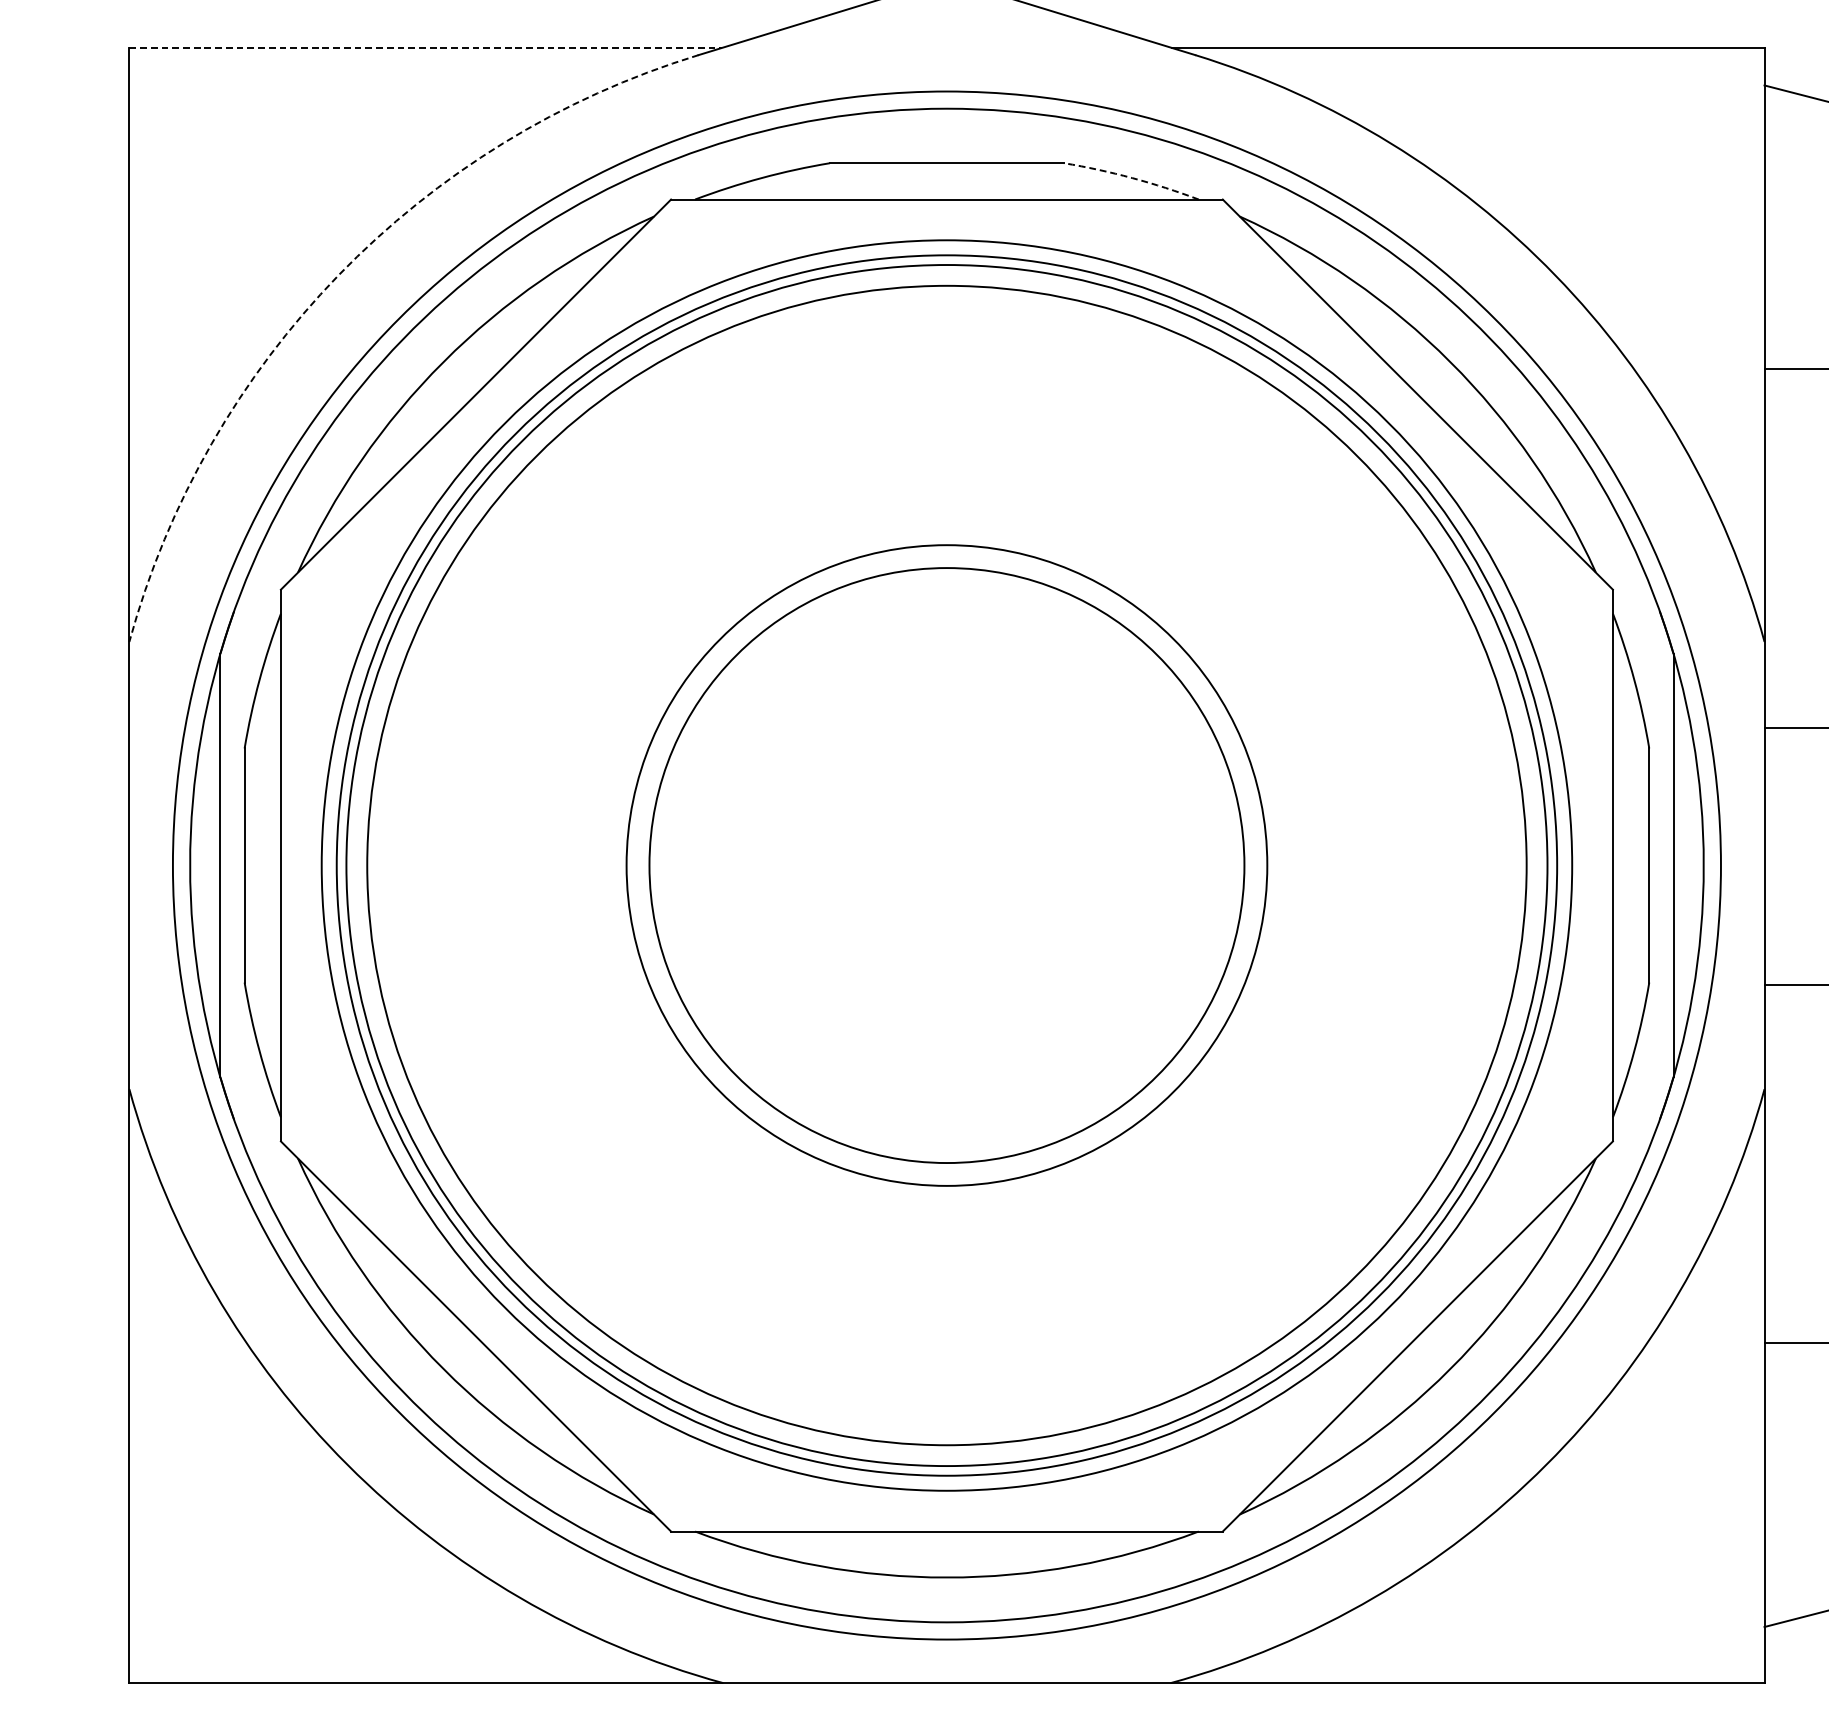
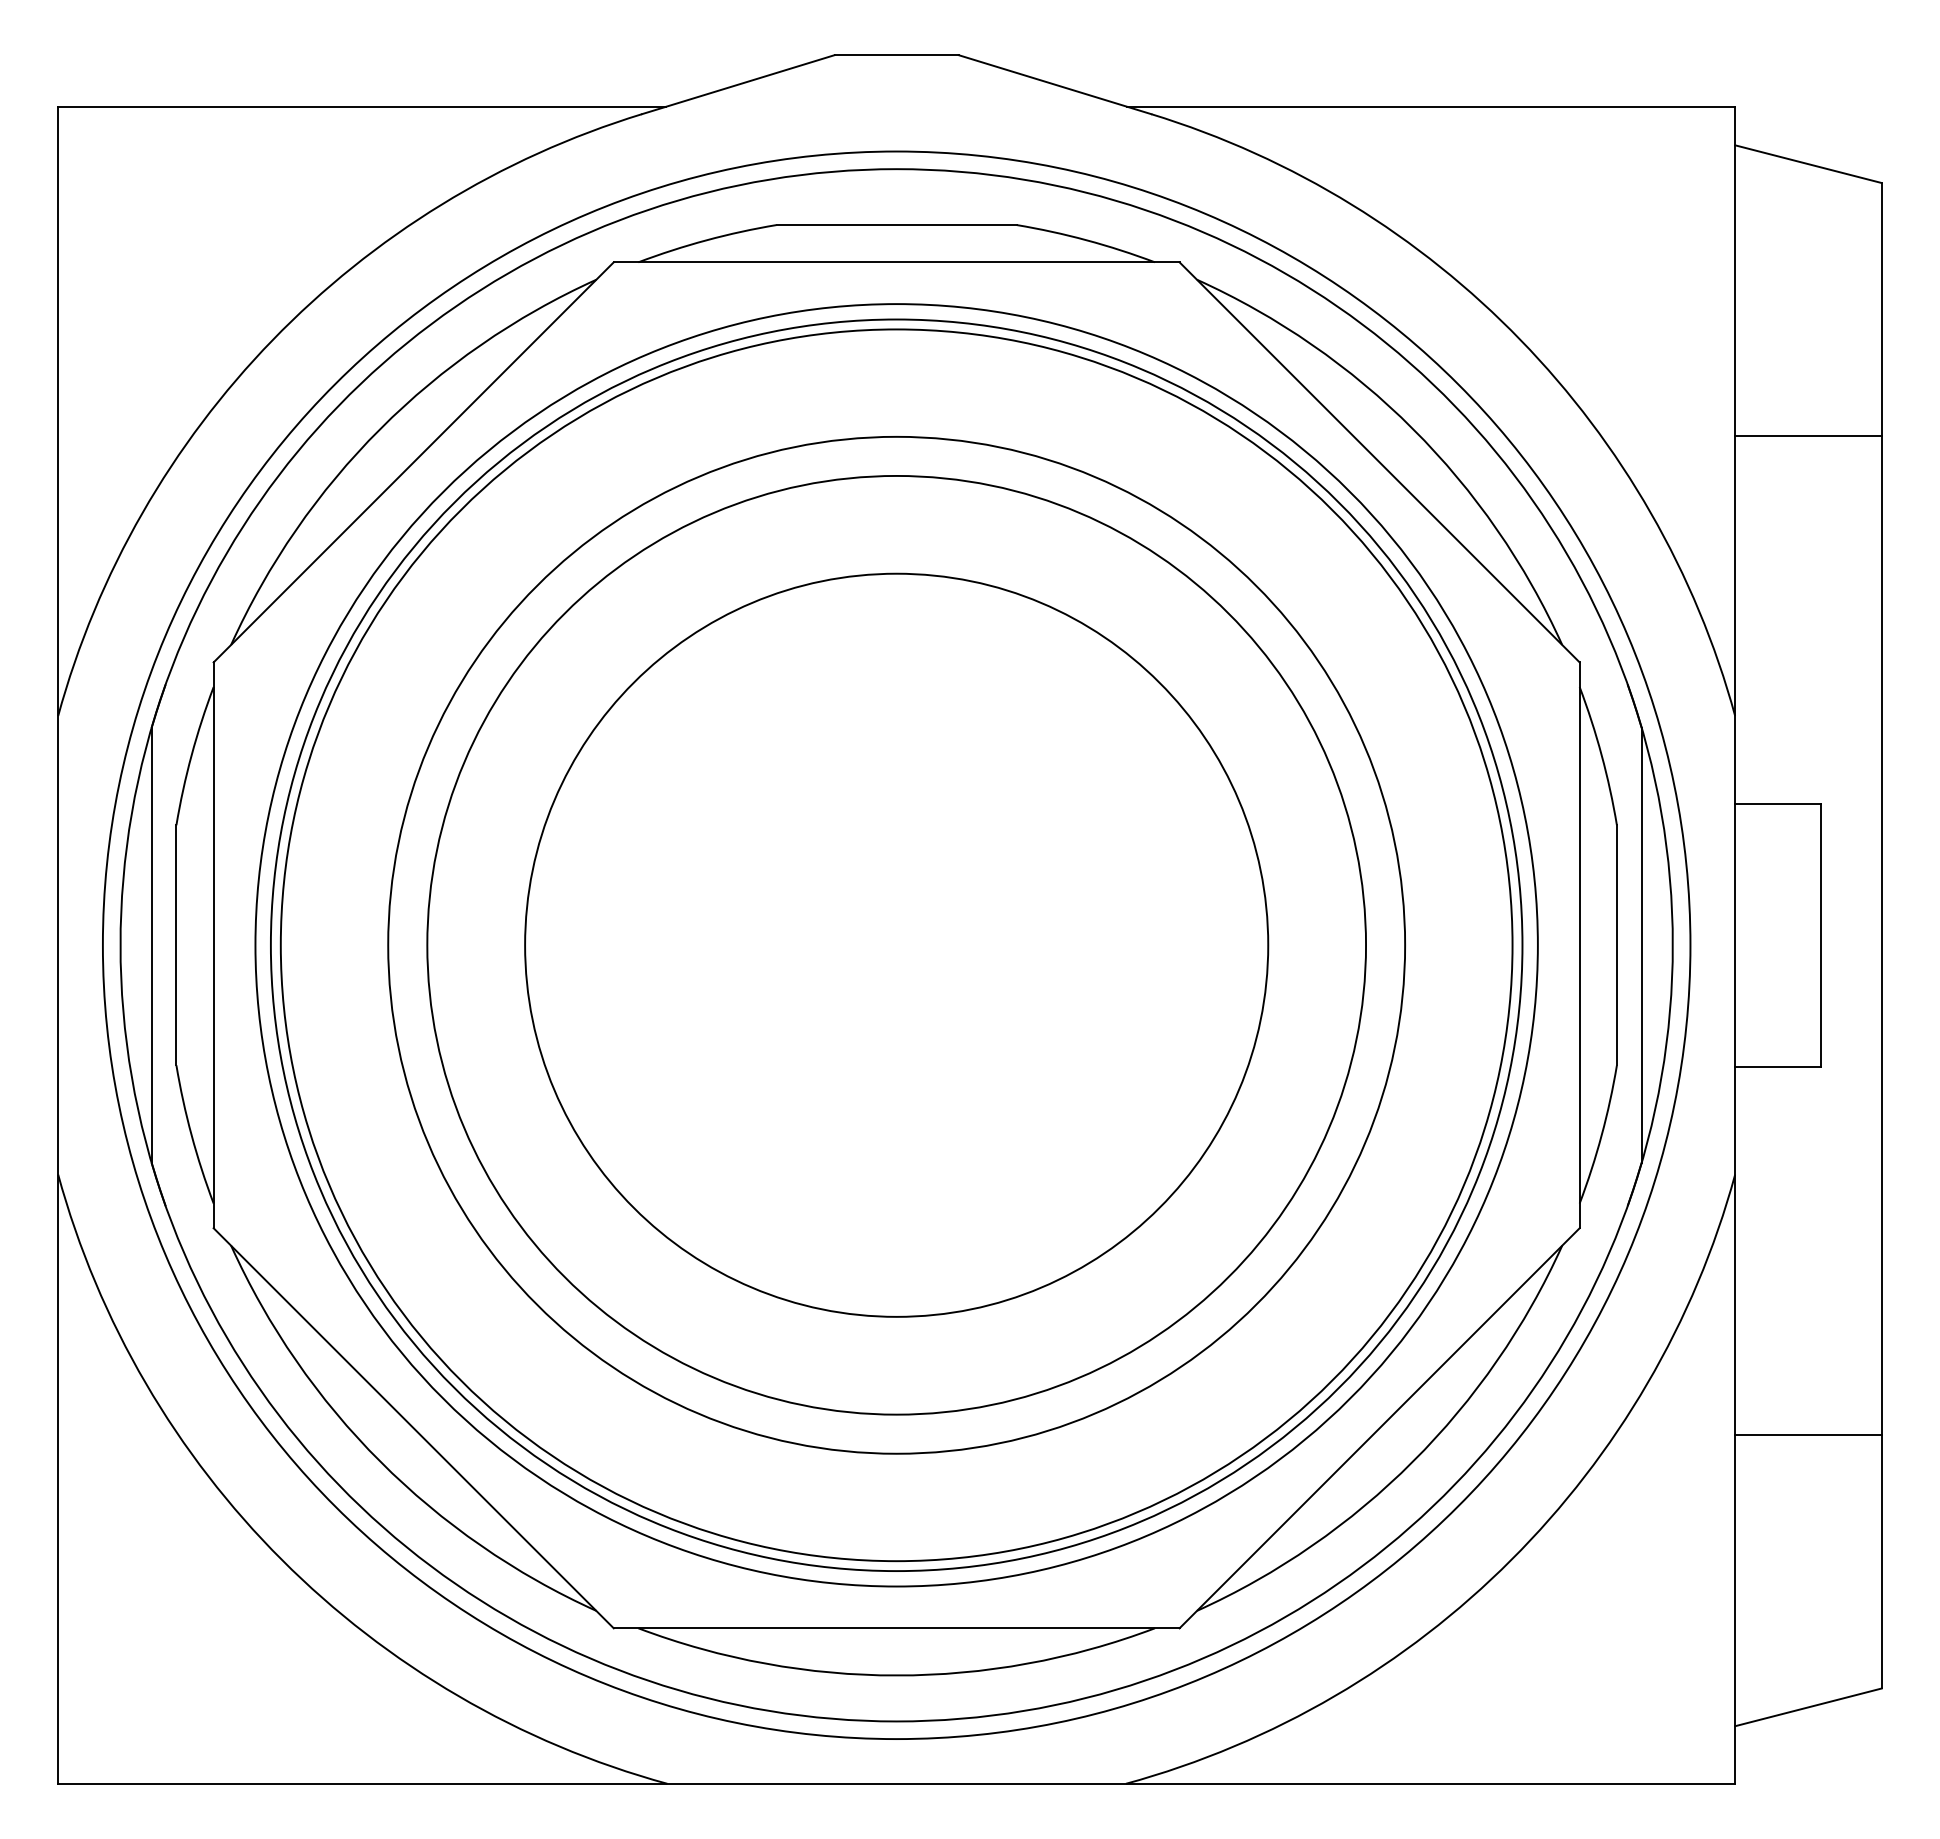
line: (426, 47) -> (362, 106), dashed -> solid
arc: (1132, 178) -> (1086, 240), dashed -> solid
arc: (338, 275) -> (272, 340), dashed -> solid
circle: (946, 864) -> (896, 944), size x0.62
circle: (946, 864) -> (896, 944), size x1.43
circle: (946, 864) -> (896, 944), size x1.67

